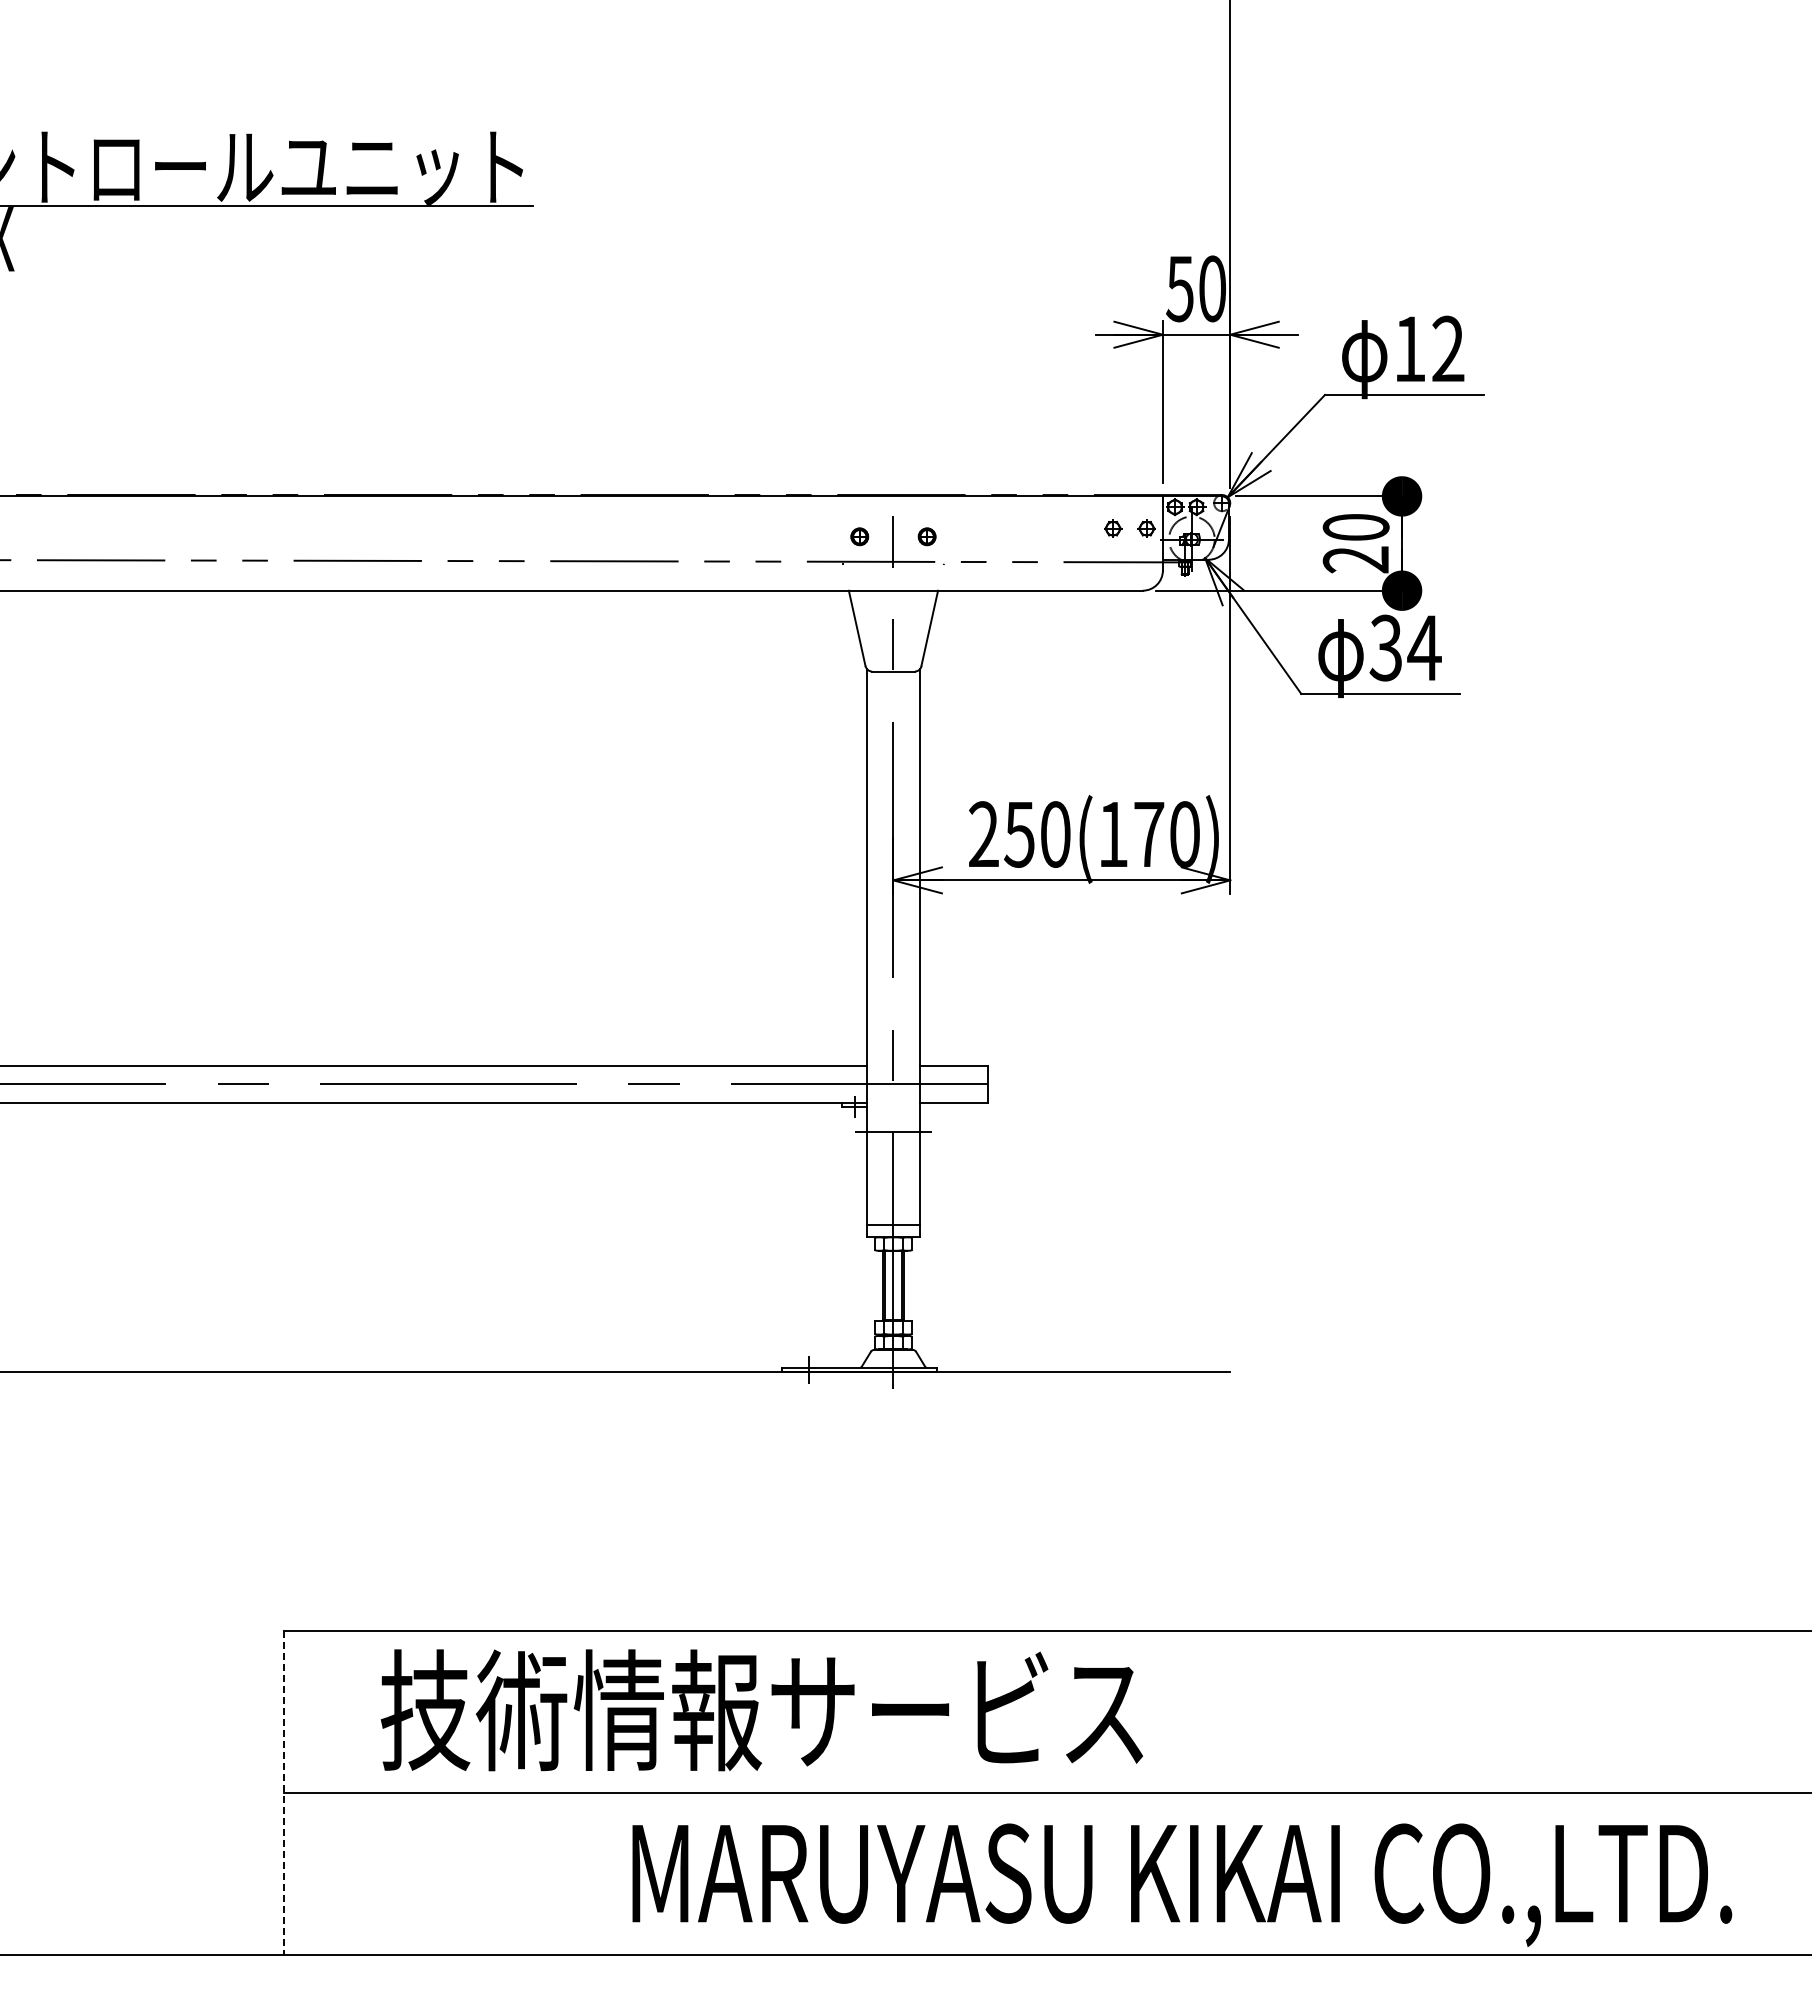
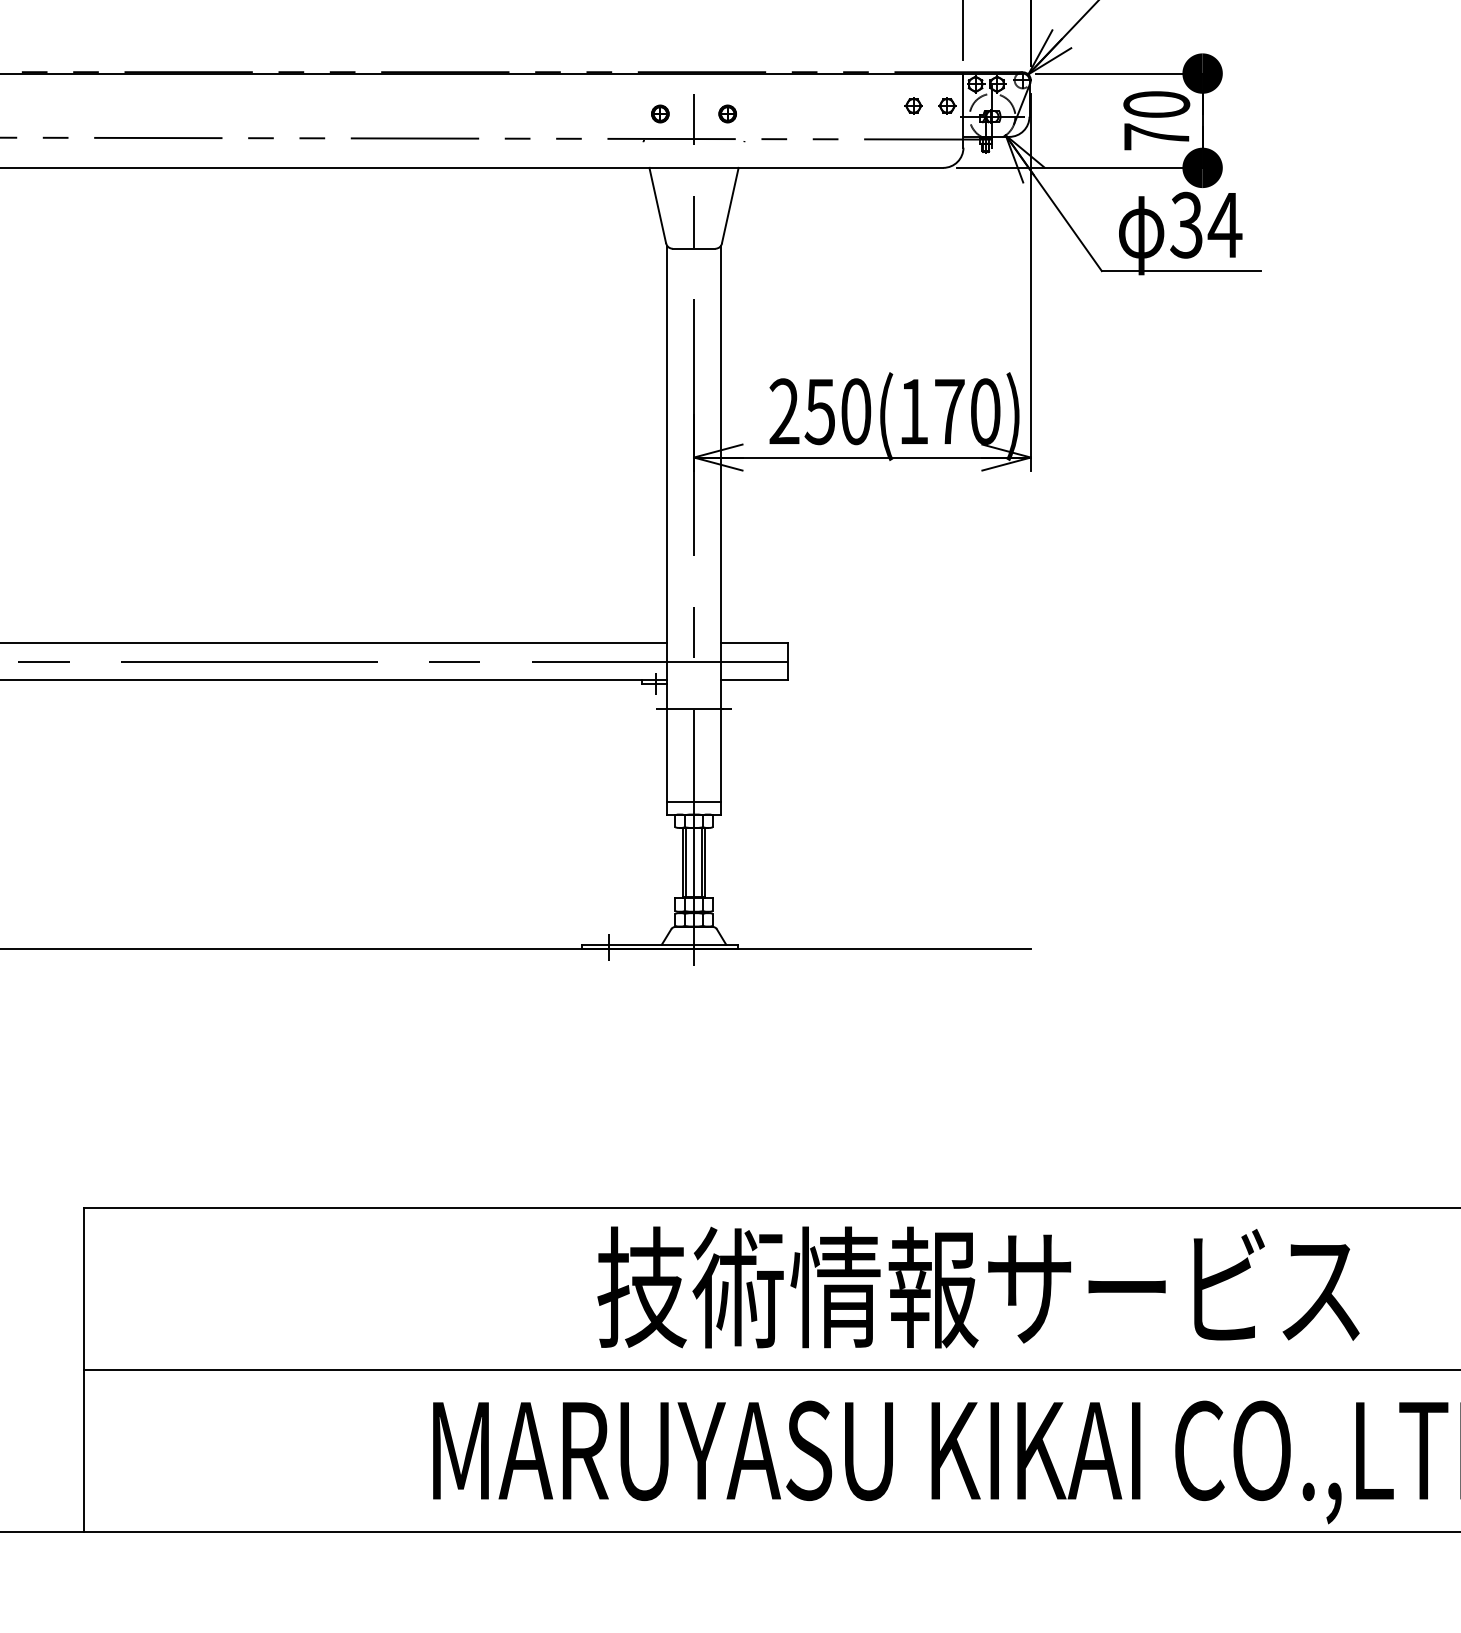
text: (1355, 559) -> (1156, 136), 20 -> 70
text: (761, 1710) -> (978, 1287), moved
line: (283, 1792) -> (84, 1369), dashed -> solid

